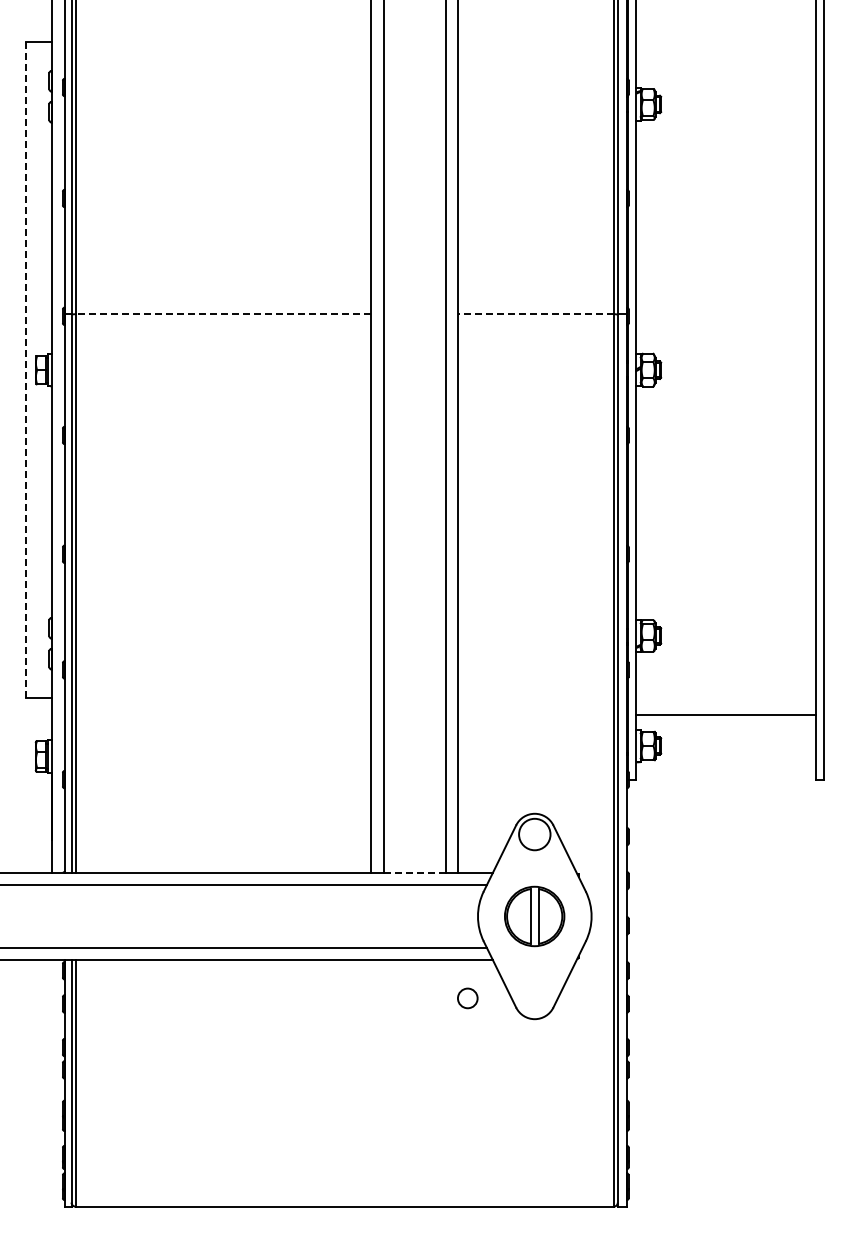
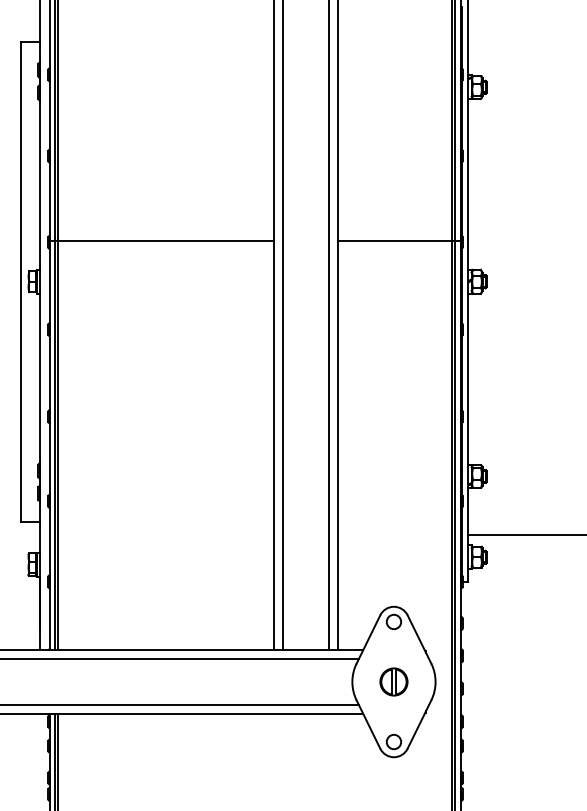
line: (223, 314) -> (165, 241), dashed -> solid
line: (536, 314) -> (395, 241), dashed -> solid
line: (25, 370) -> (20, 282), dashed -> solid
circle: (534, 834) -> (393, 621), size x0.62
line: (415, 872) -> (306, 649), dashed -> solid
part: (534, 916) -> (393, 682), size x0.62
circle: (467, 998) -> (393, 742), moved

